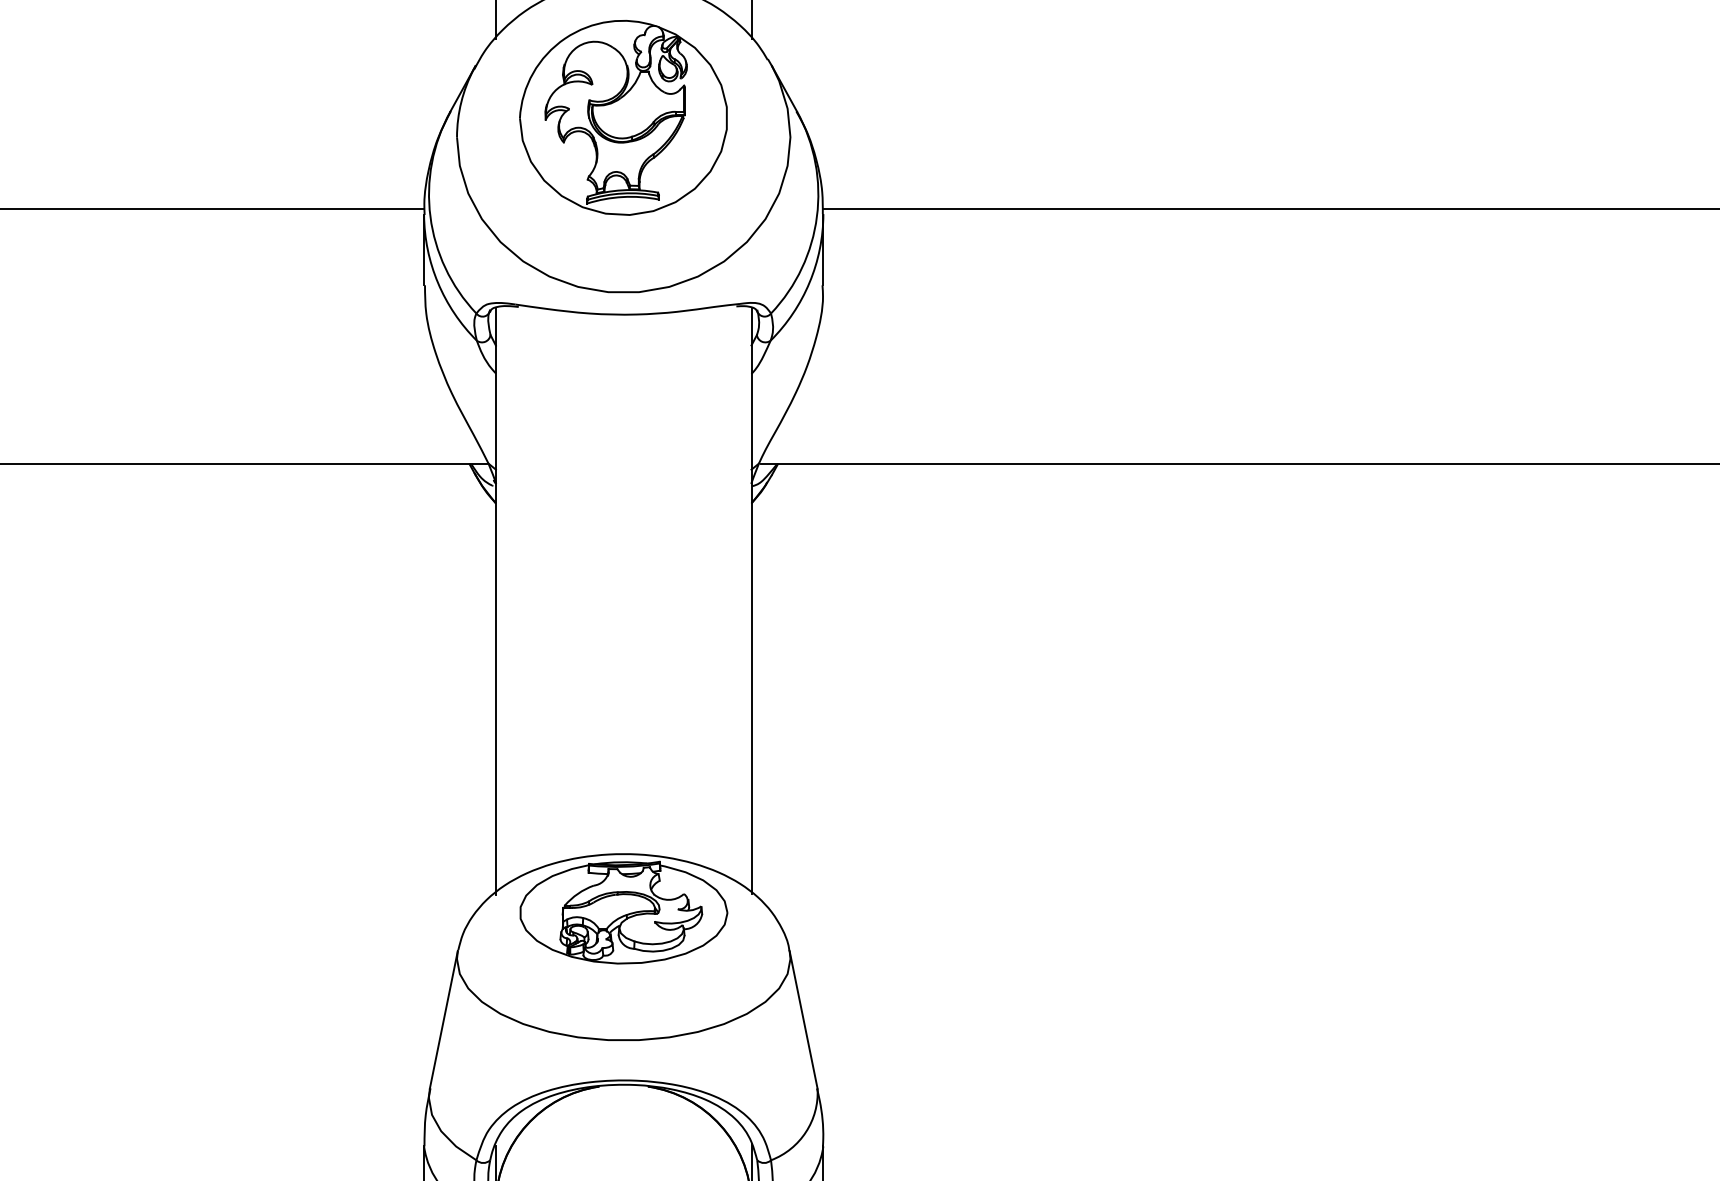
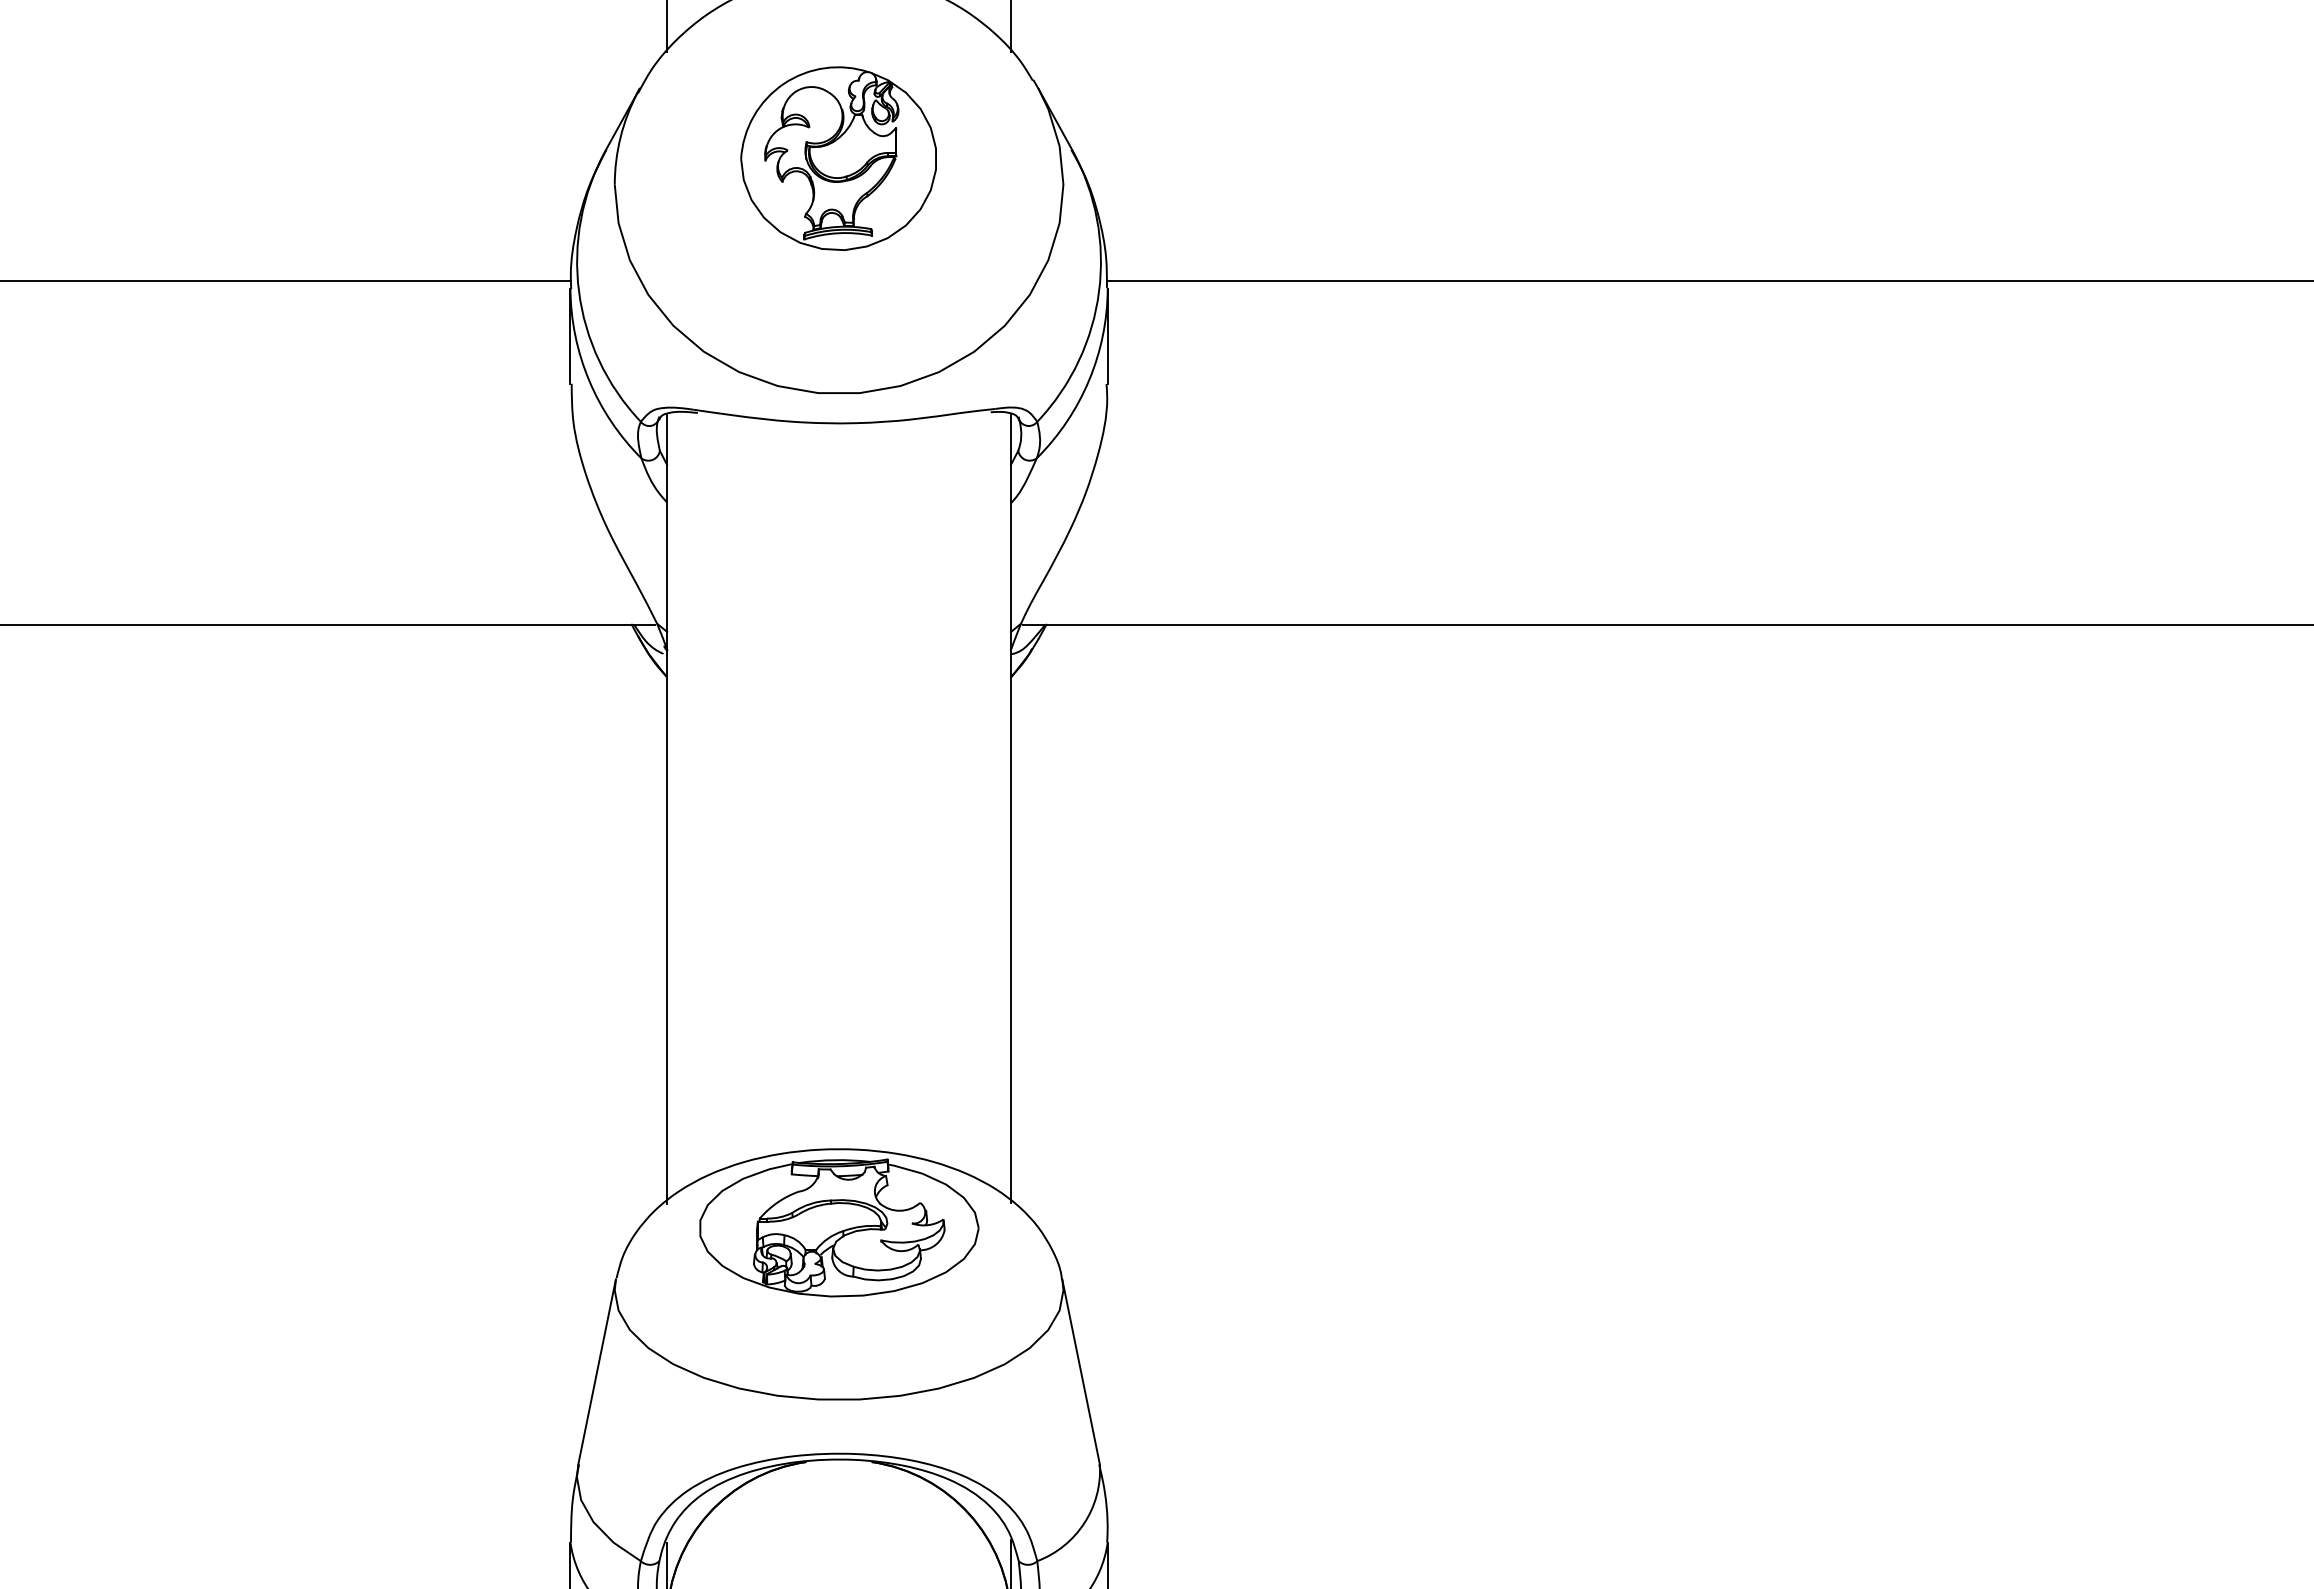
part: (623, 117) -> (838, 158), size x0.7

